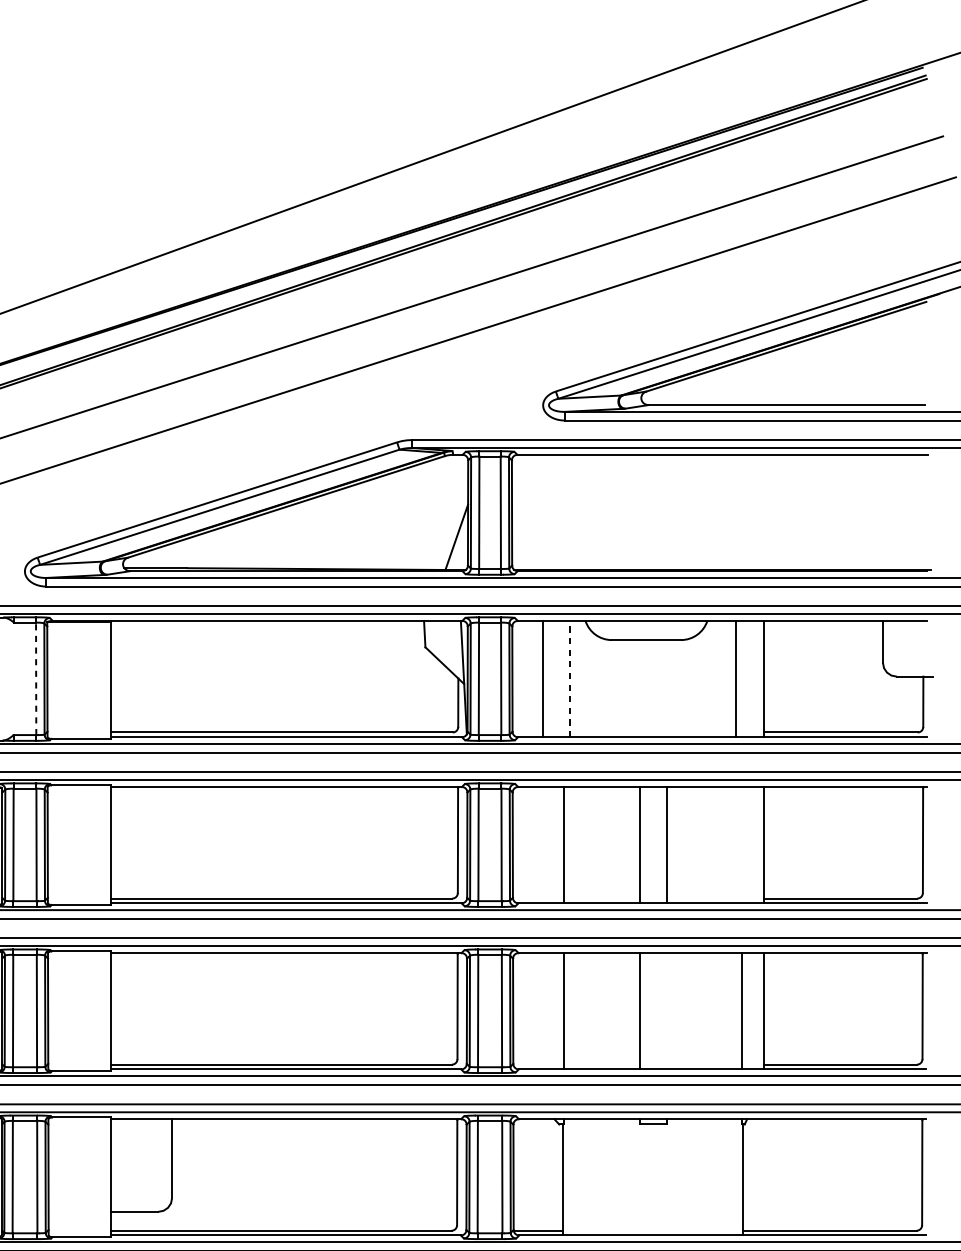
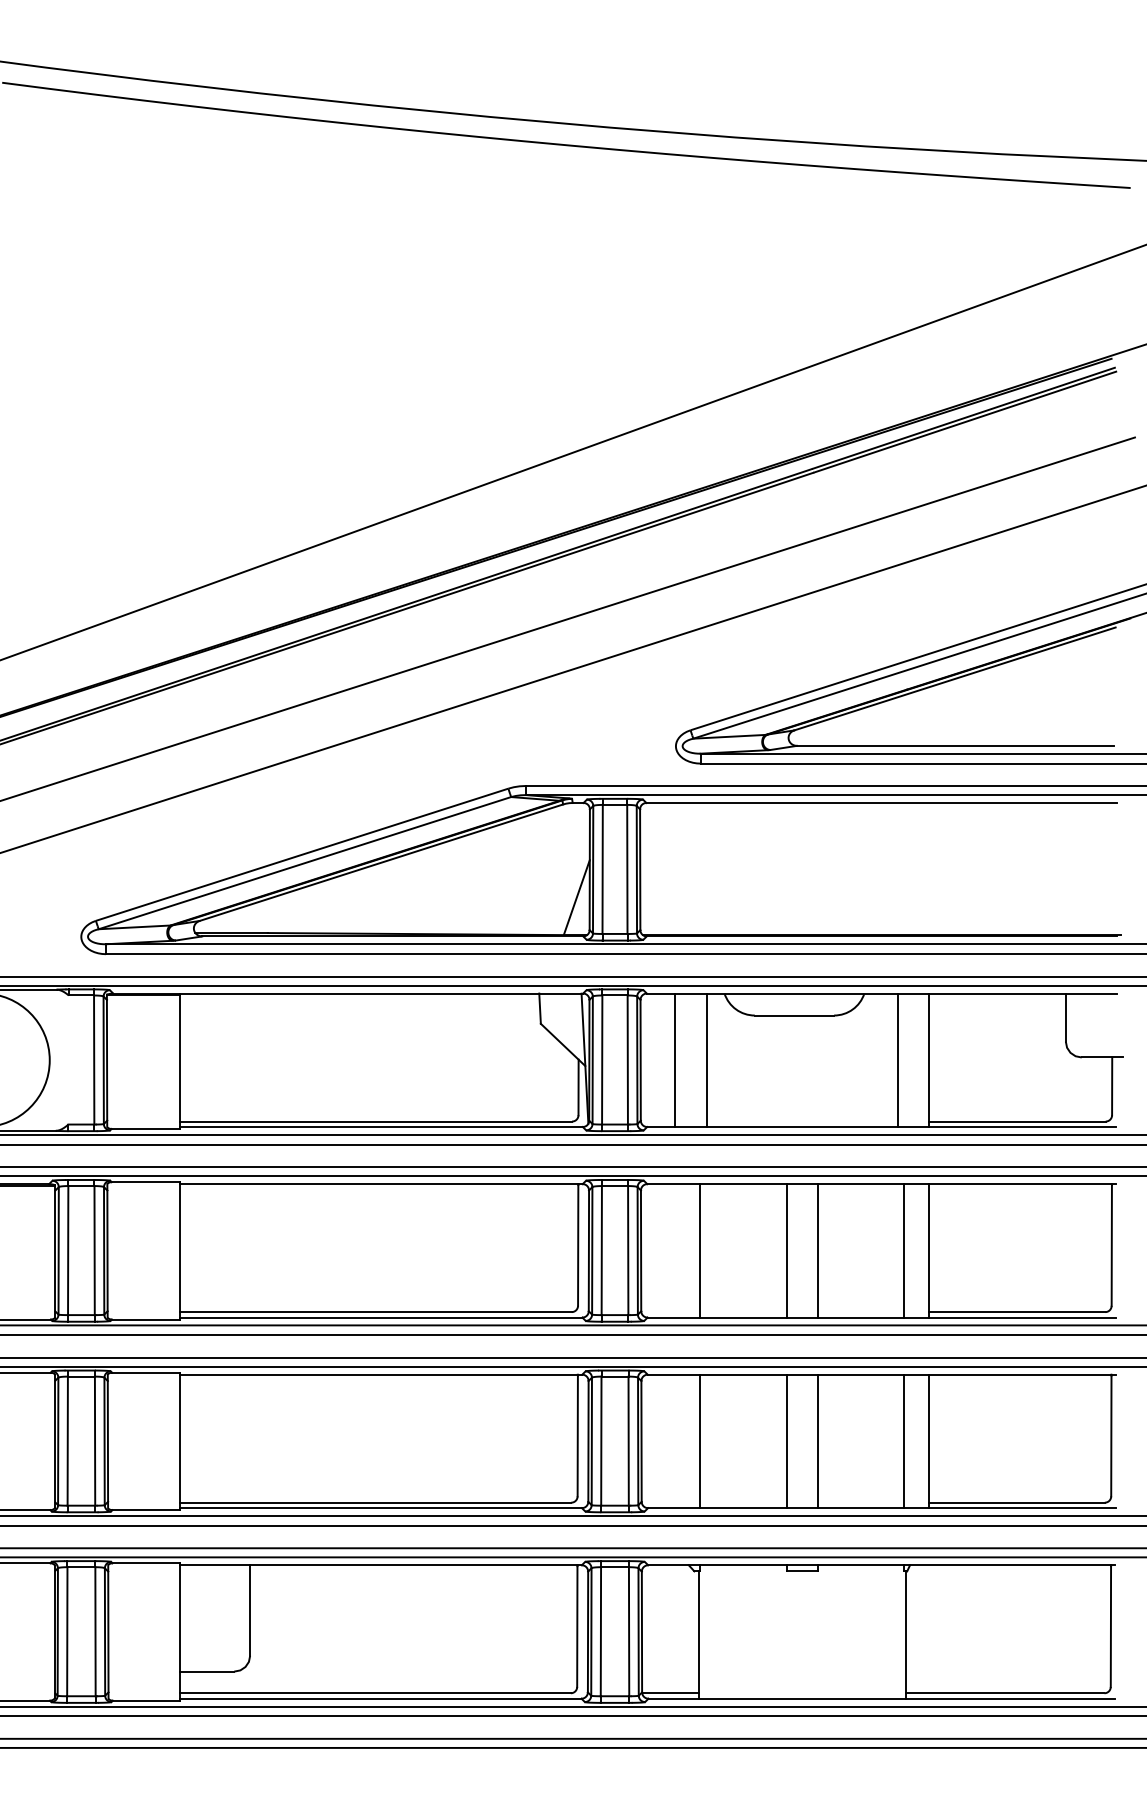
line: (36, 679) -> (94, 1060), dashed -> solid
line: (570, 679) -> (707, 1060), dashed -> solid
line: (742, 844) -> (904, 1250), added
line: (667, 1011) -> (818, 1441), added

